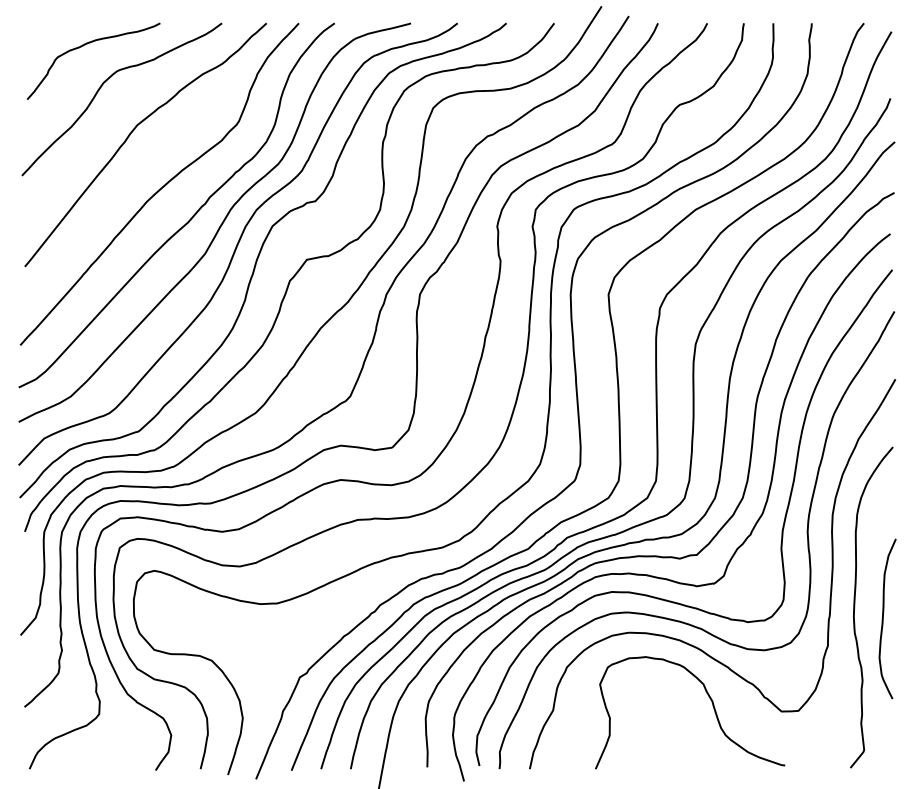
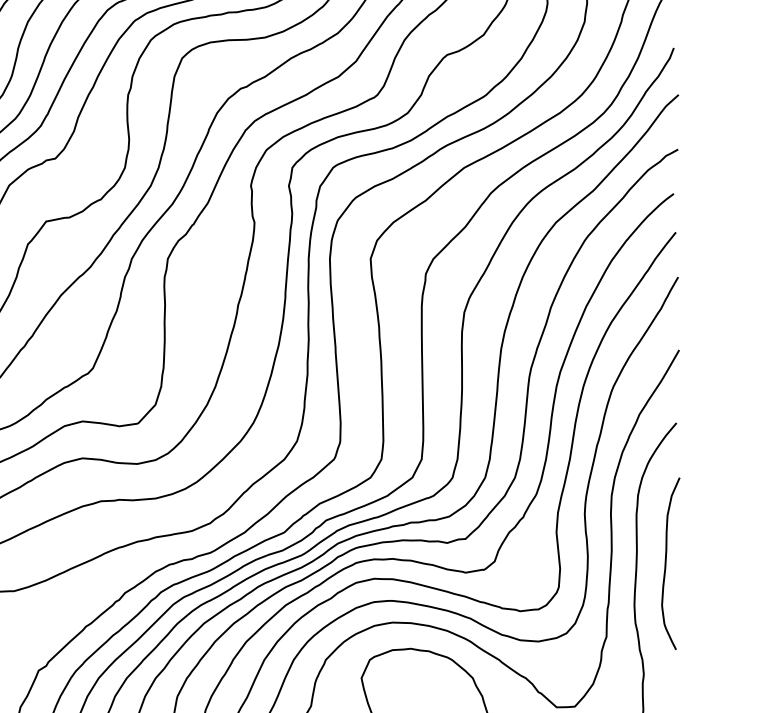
curve: (883, 618) -> (666, 563), moved

